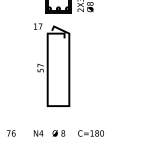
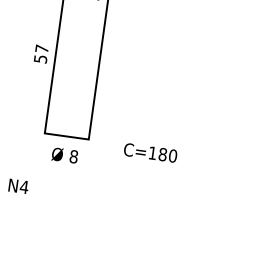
text: (58, 133) -> (64, 155), moved
text: (90, 133) -> (149, 152), moved

